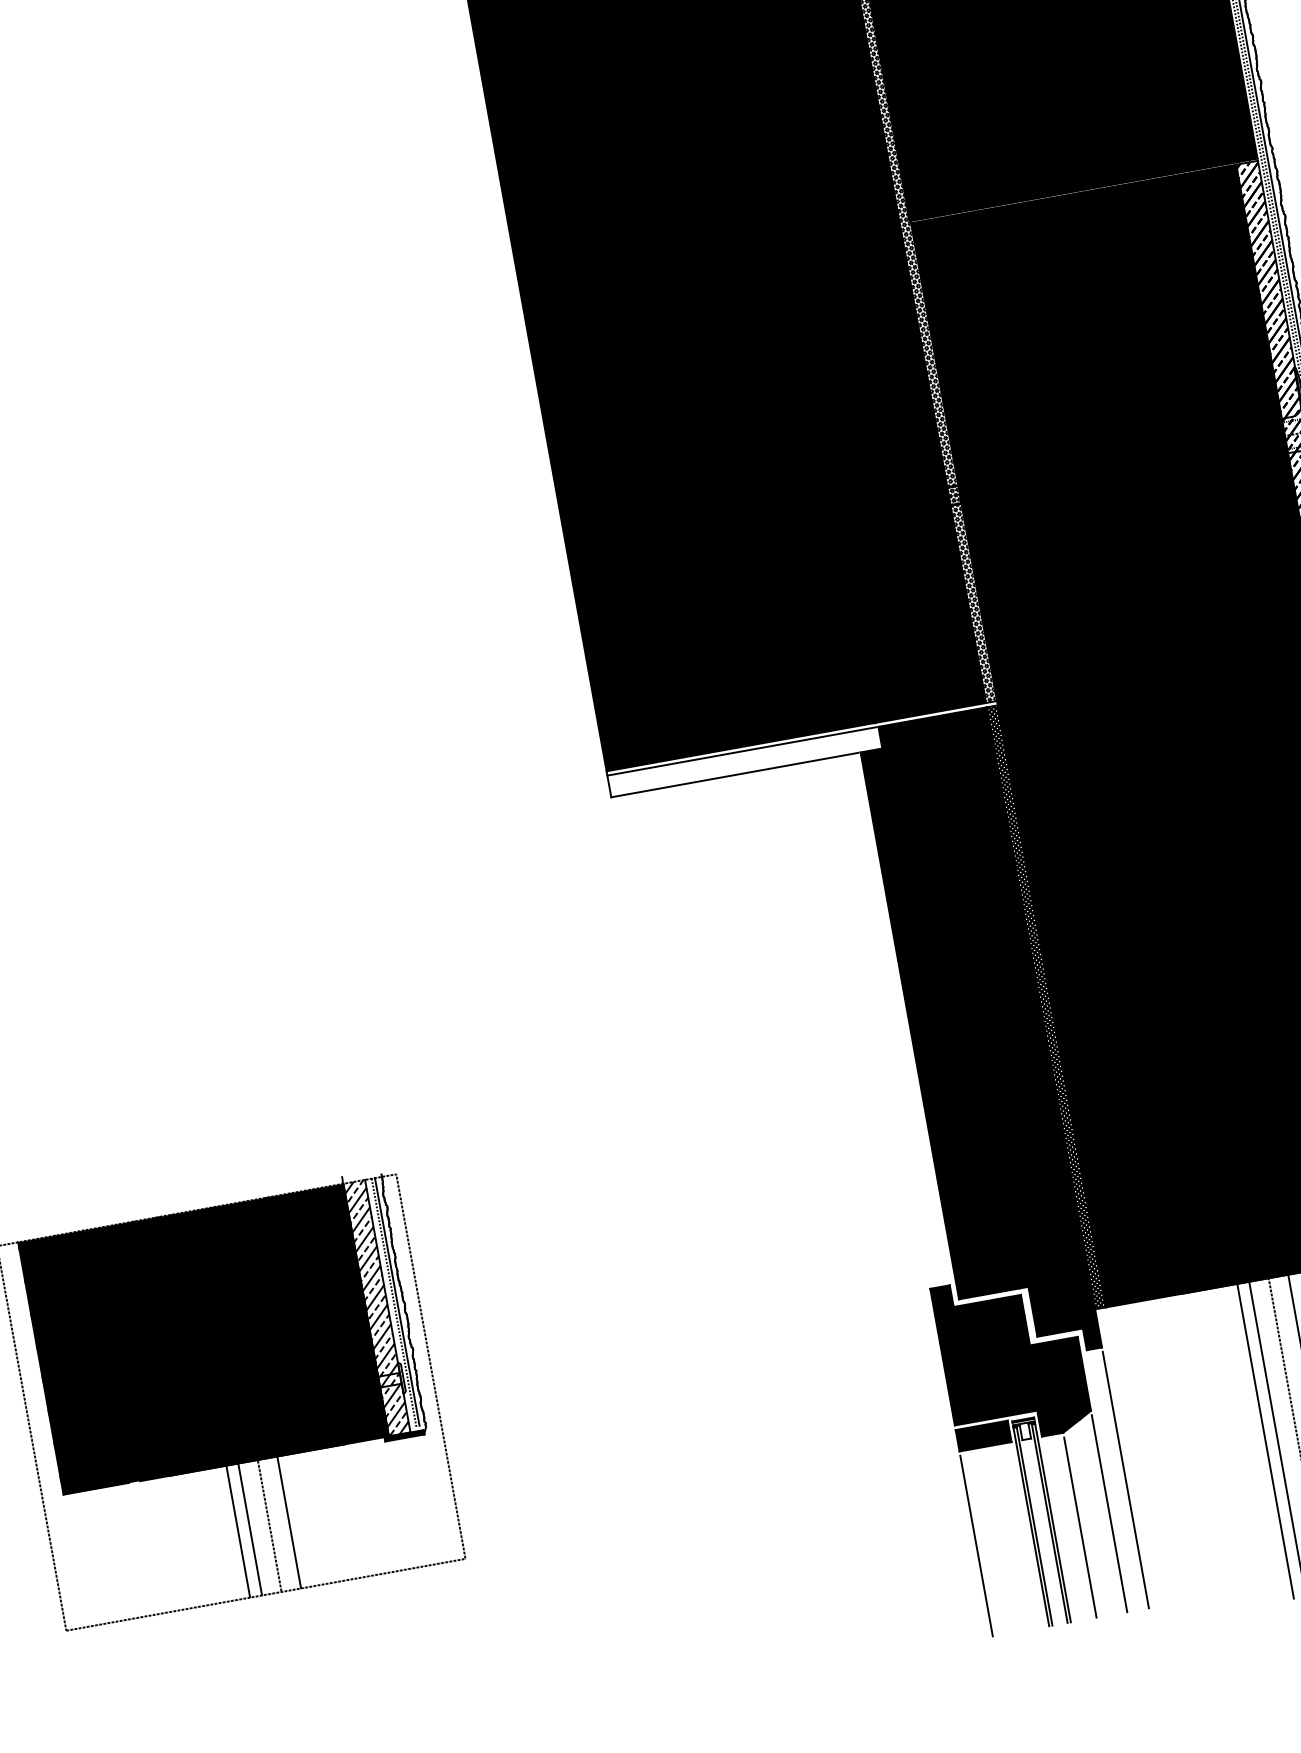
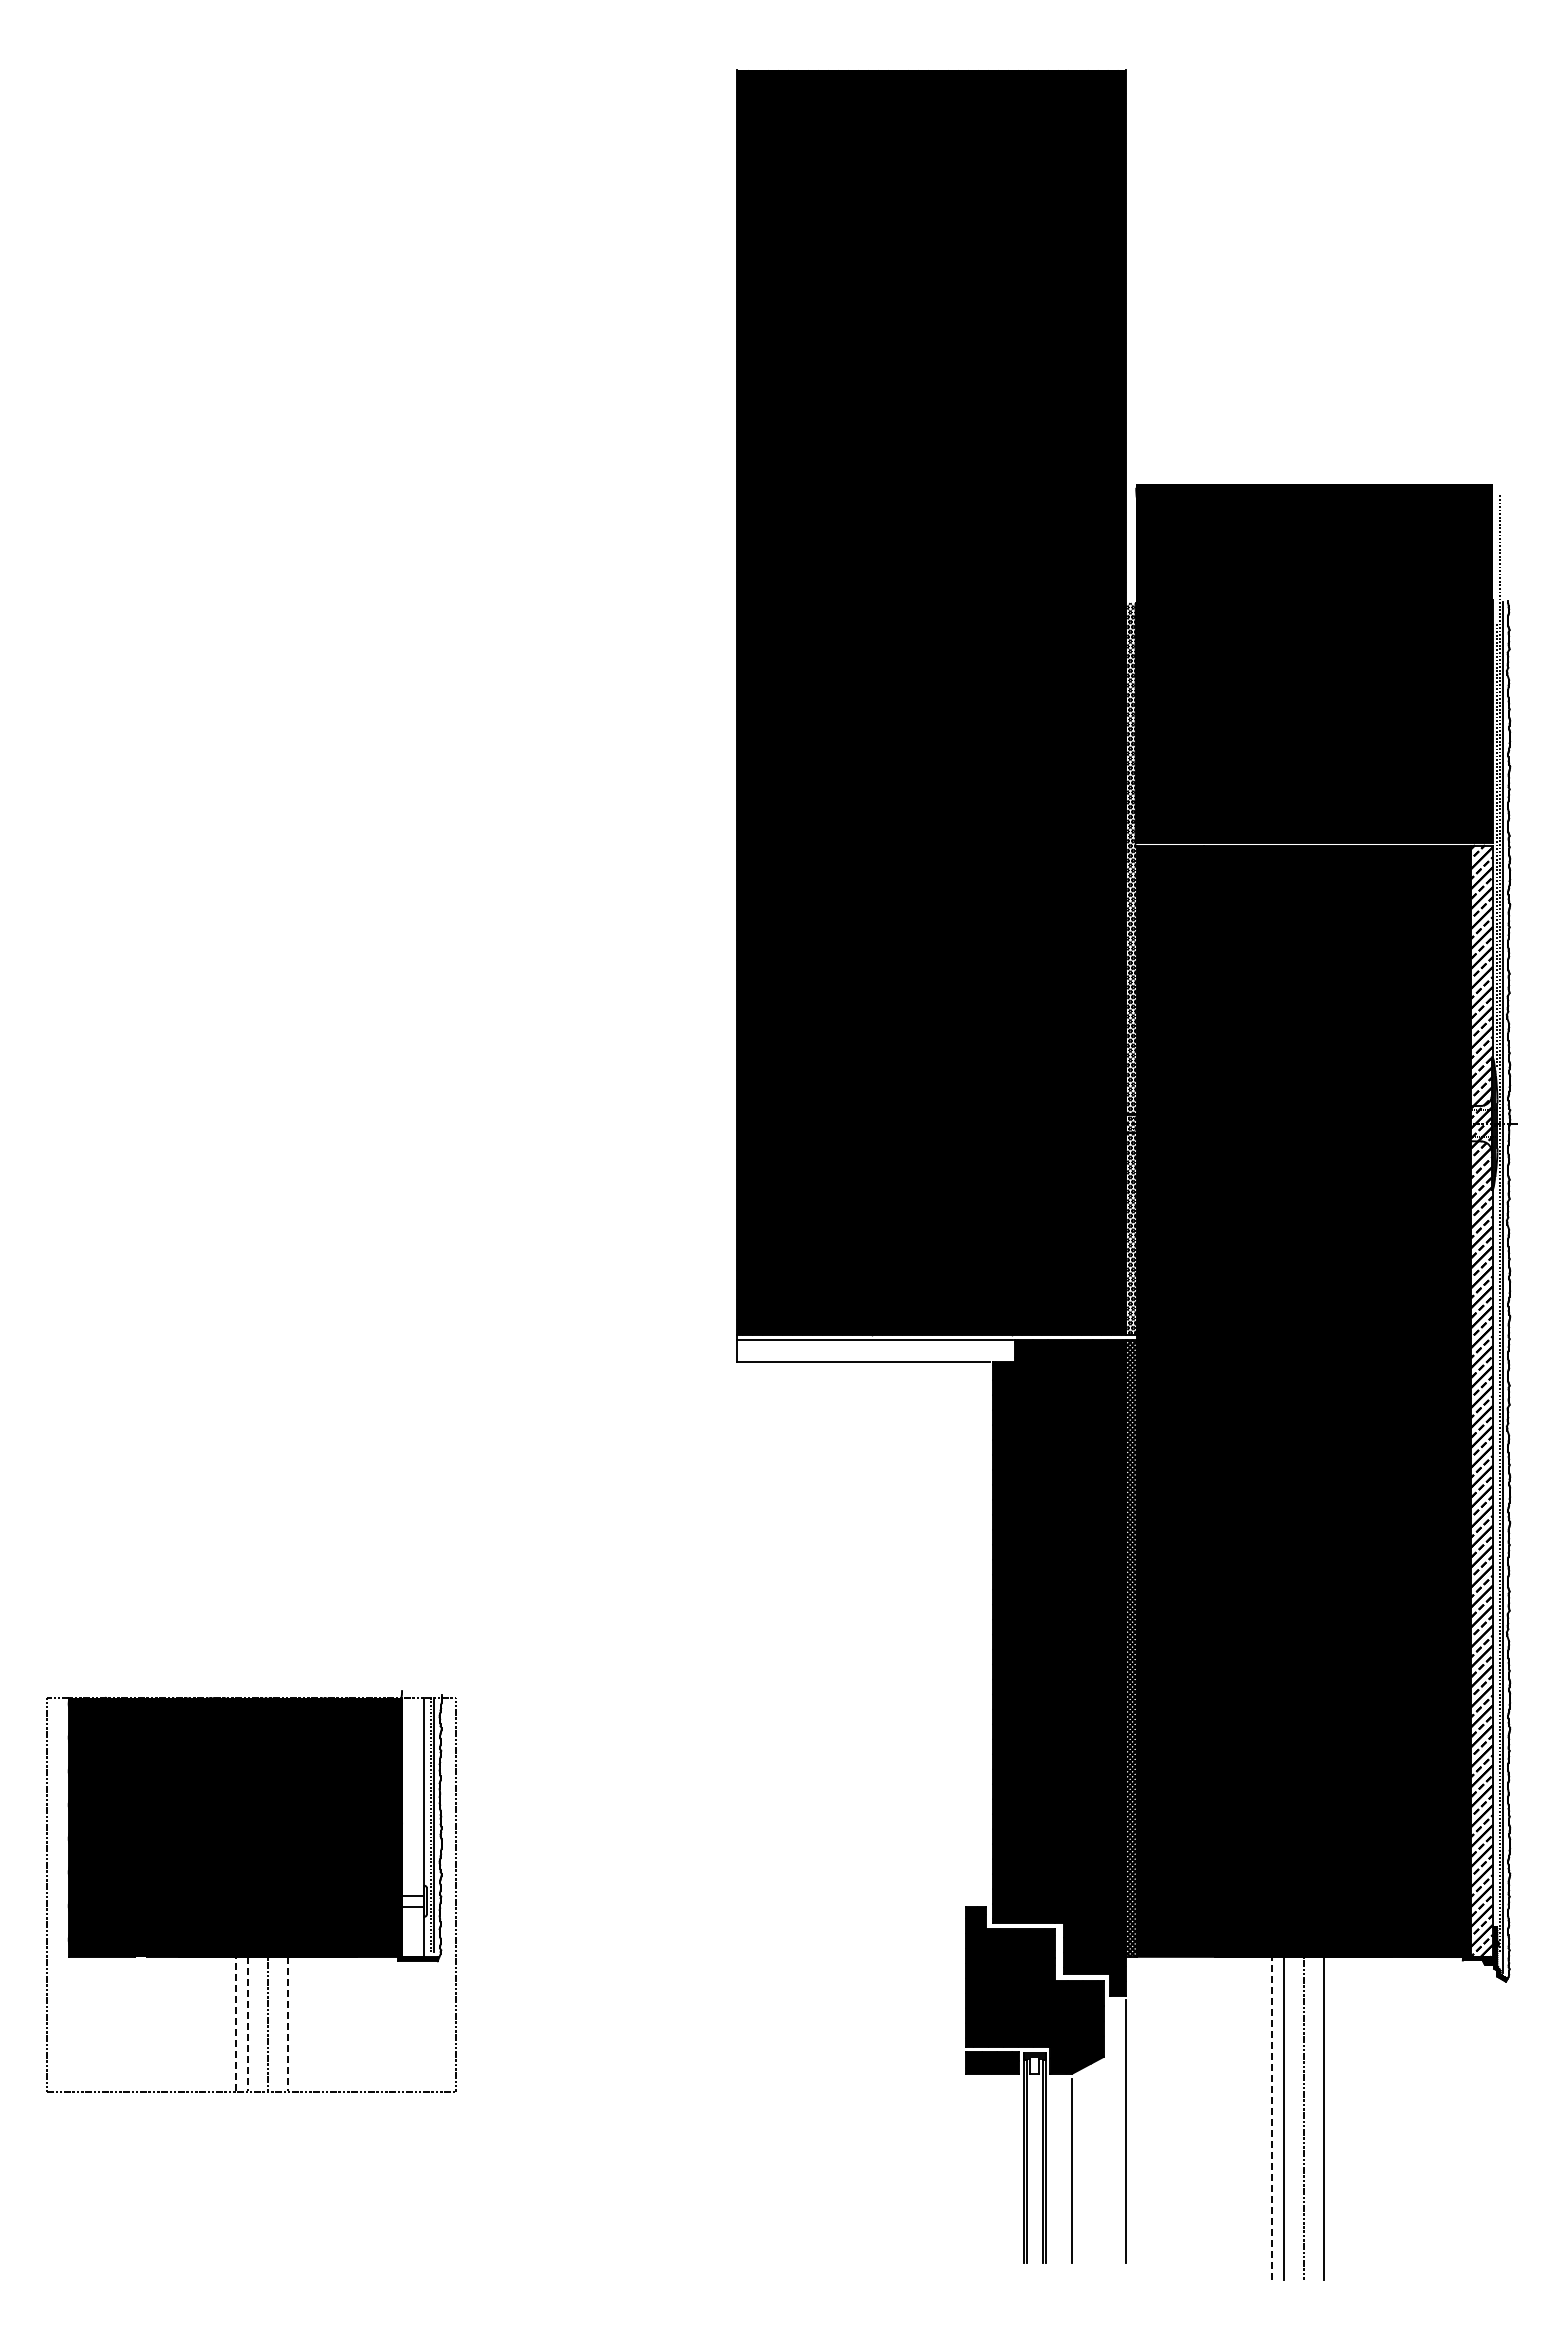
hatch: (377, 1307) -> (413, 1826), removed
line: (1265, 1440) -> (1271, 2117), solid -> dashed
line: (1109, 1513) -> (1103, 2162), removed
line: (288, 1522) -> (287, 2024), solid -> dashed
line: (249, 1529) -> (247, 2024), solid -> dashed
line: (238, 1530) -> (235, 2023), solid -> dashed
line: (976, 1545) -> (965, 2170), removed

